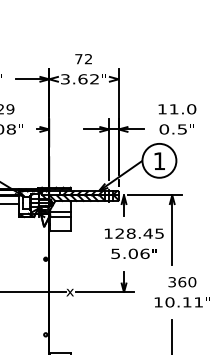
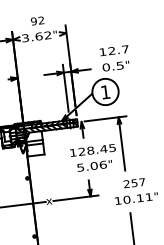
text: (78, 59) -> (33, 21), 72 -> 92
text: (182, 109) -> (118, 50), 11.0 -> 12.7
text: (182, 282) -> (134, 183), 360 -> 257

